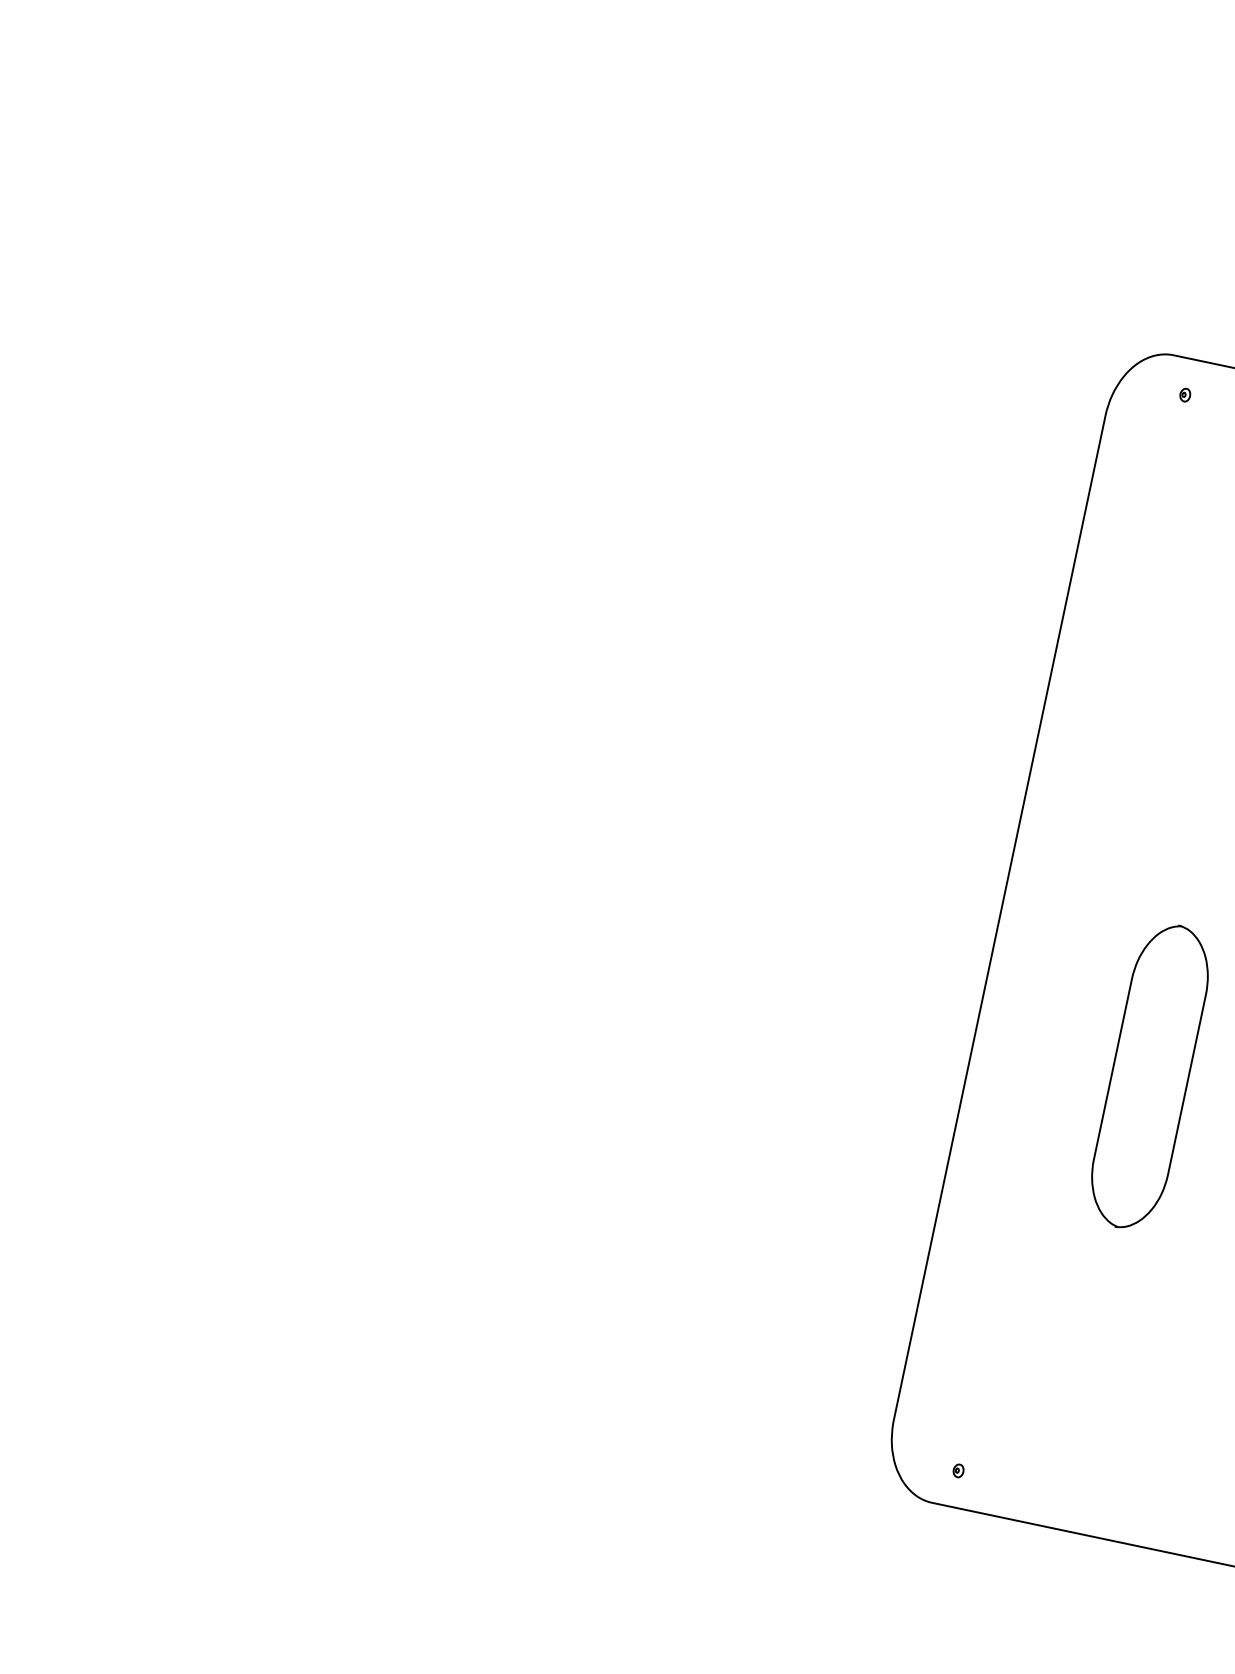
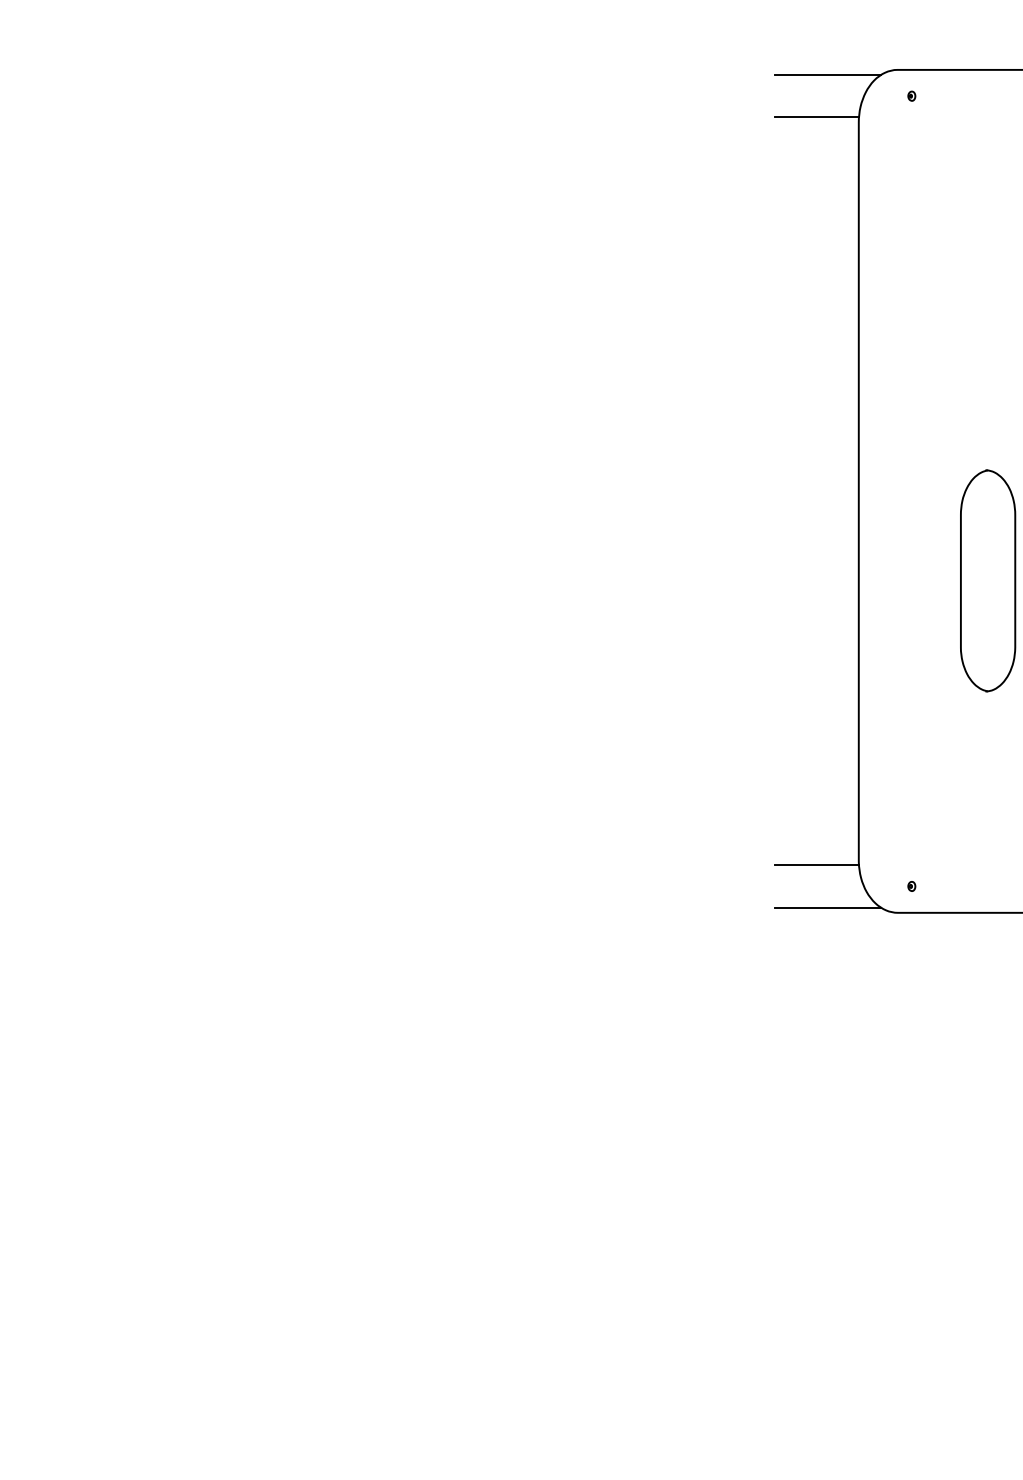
line: (1076, 342) -> (827, 75), added
line: (1049, 396) -> (816, 117), added
line: (834, 1415) -> (816, 865), added
line: (837, 1475) -> (827, 907), added

